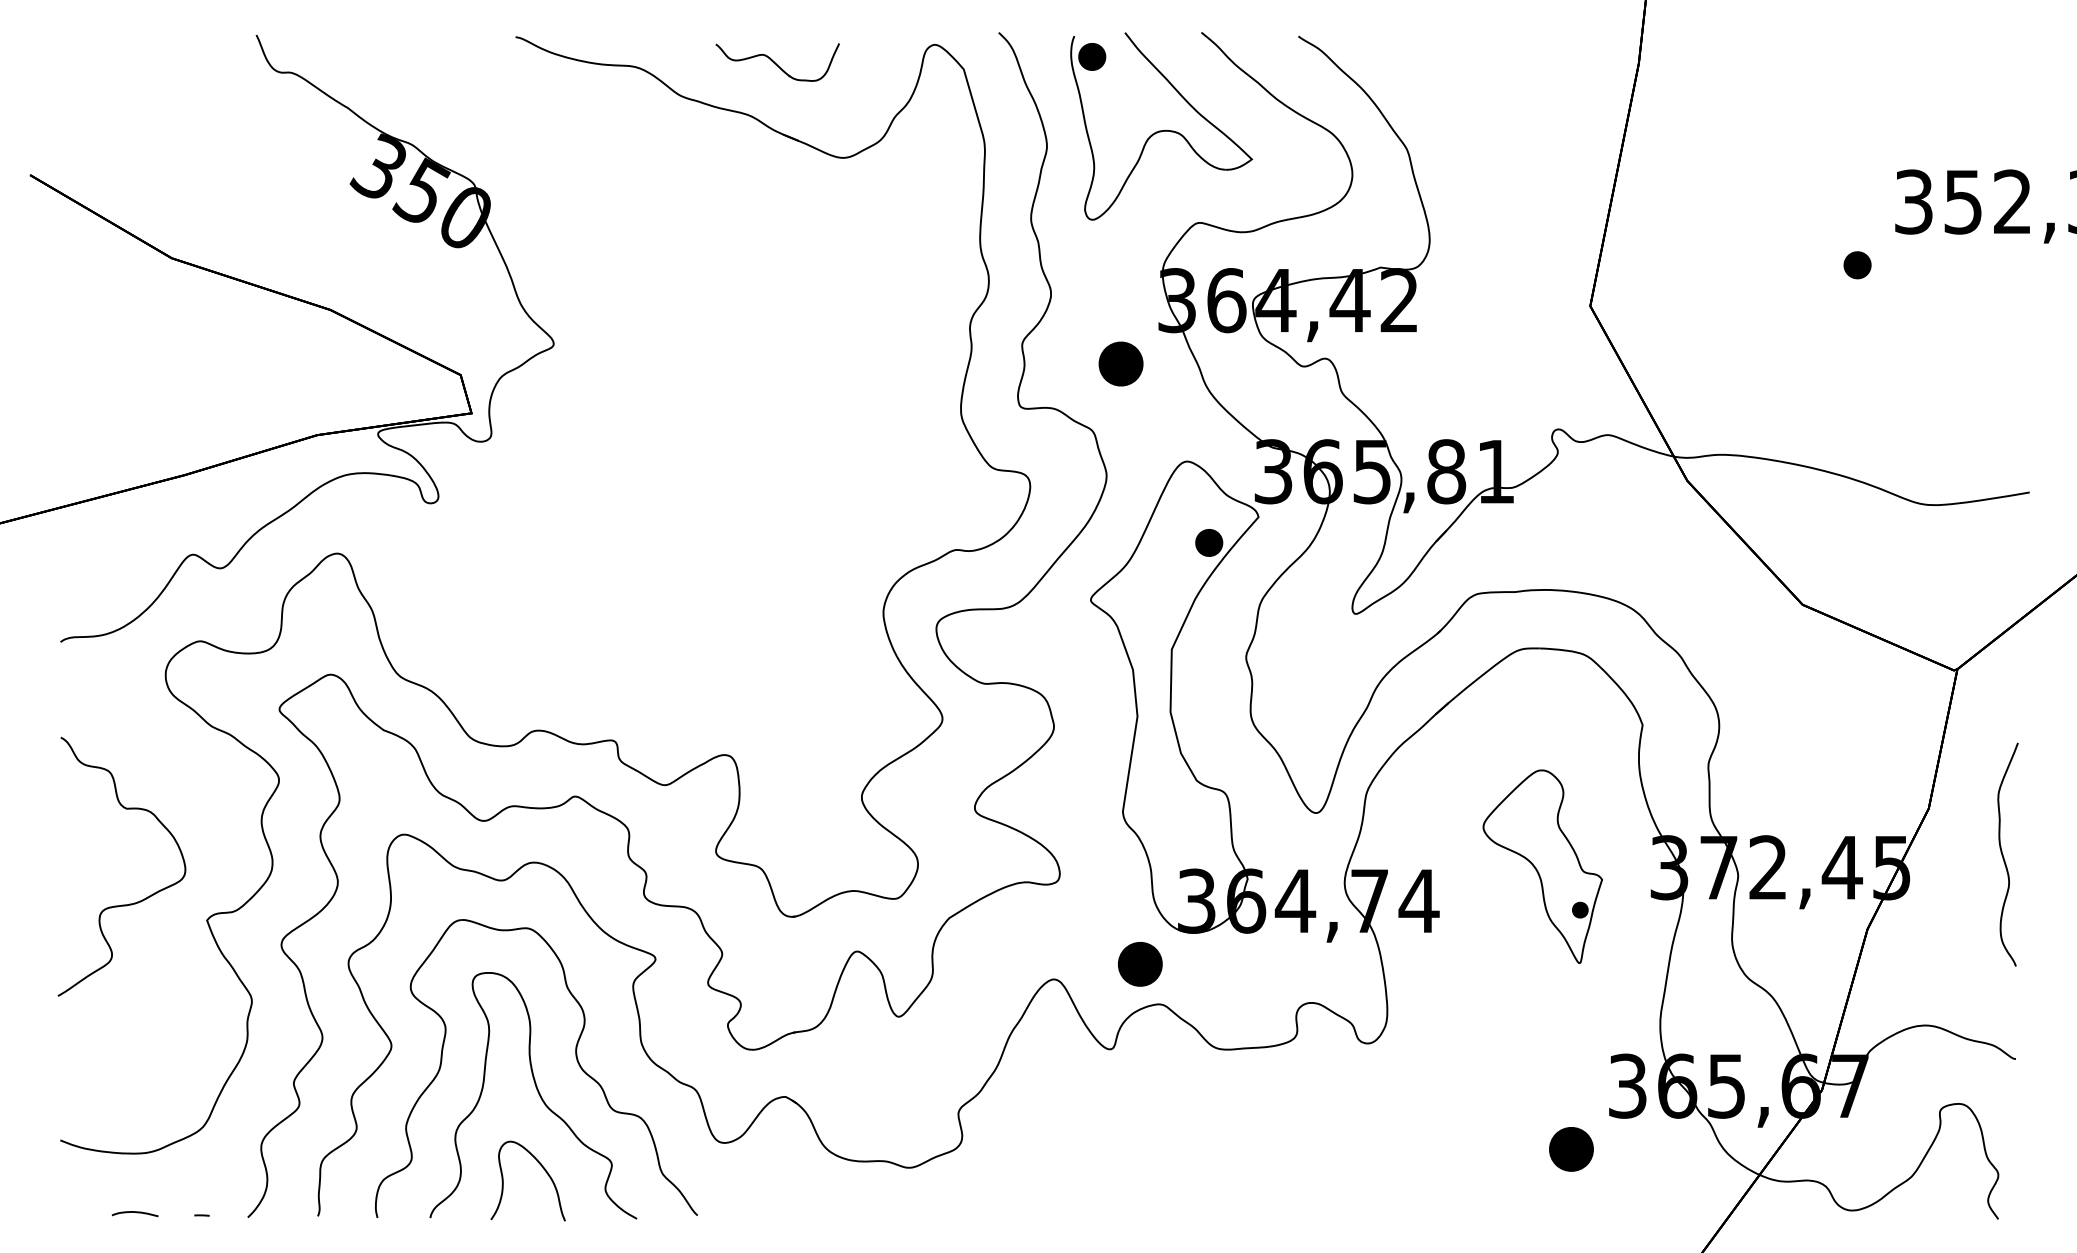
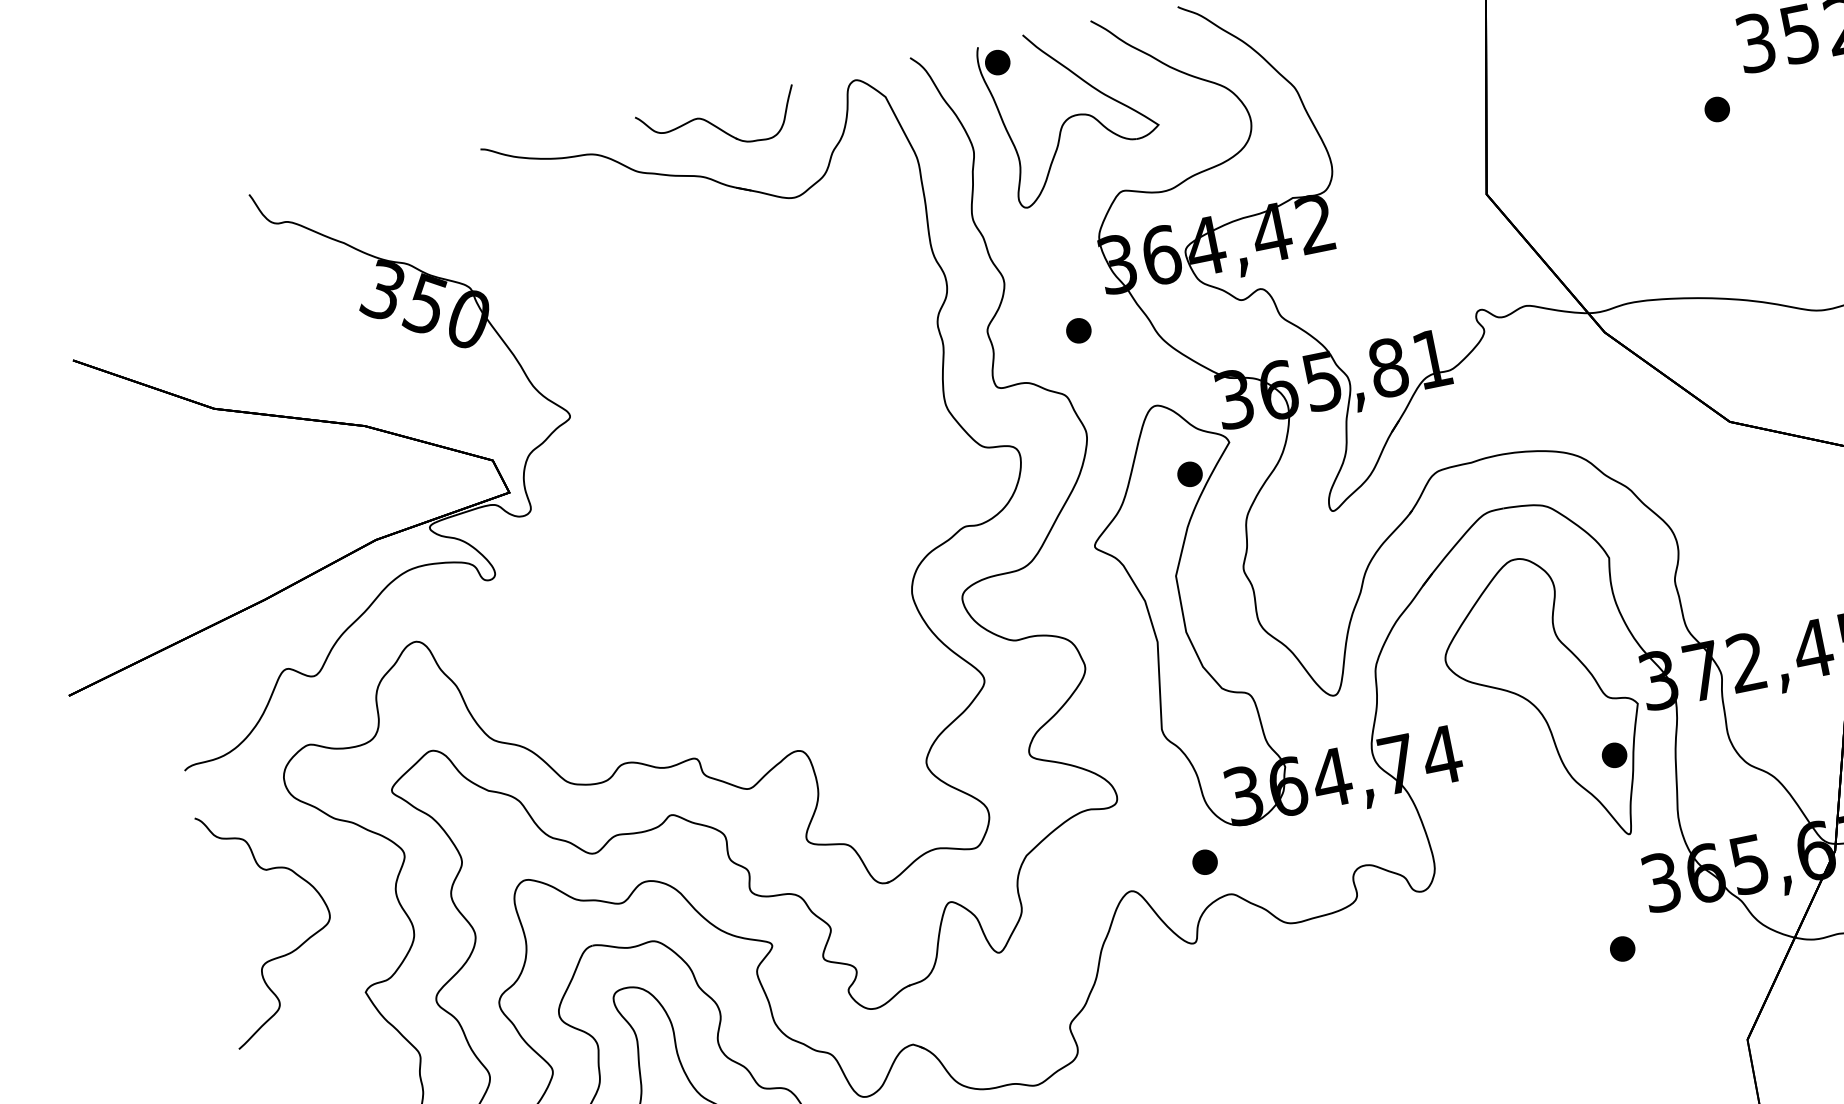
part: (777, 62) -> (718, 124), size x1.43
part: (1120, 363) -> (1078, 330), size x0.62
part: (1542, 866) -> (1545, 702), size x1.67
curve: (129, 903) -> (285, 953), moved
part: (1140, 964) -> (1205, 862), size x0.62
part: (1571, 1149) -> (1622, 949), size x0.62

